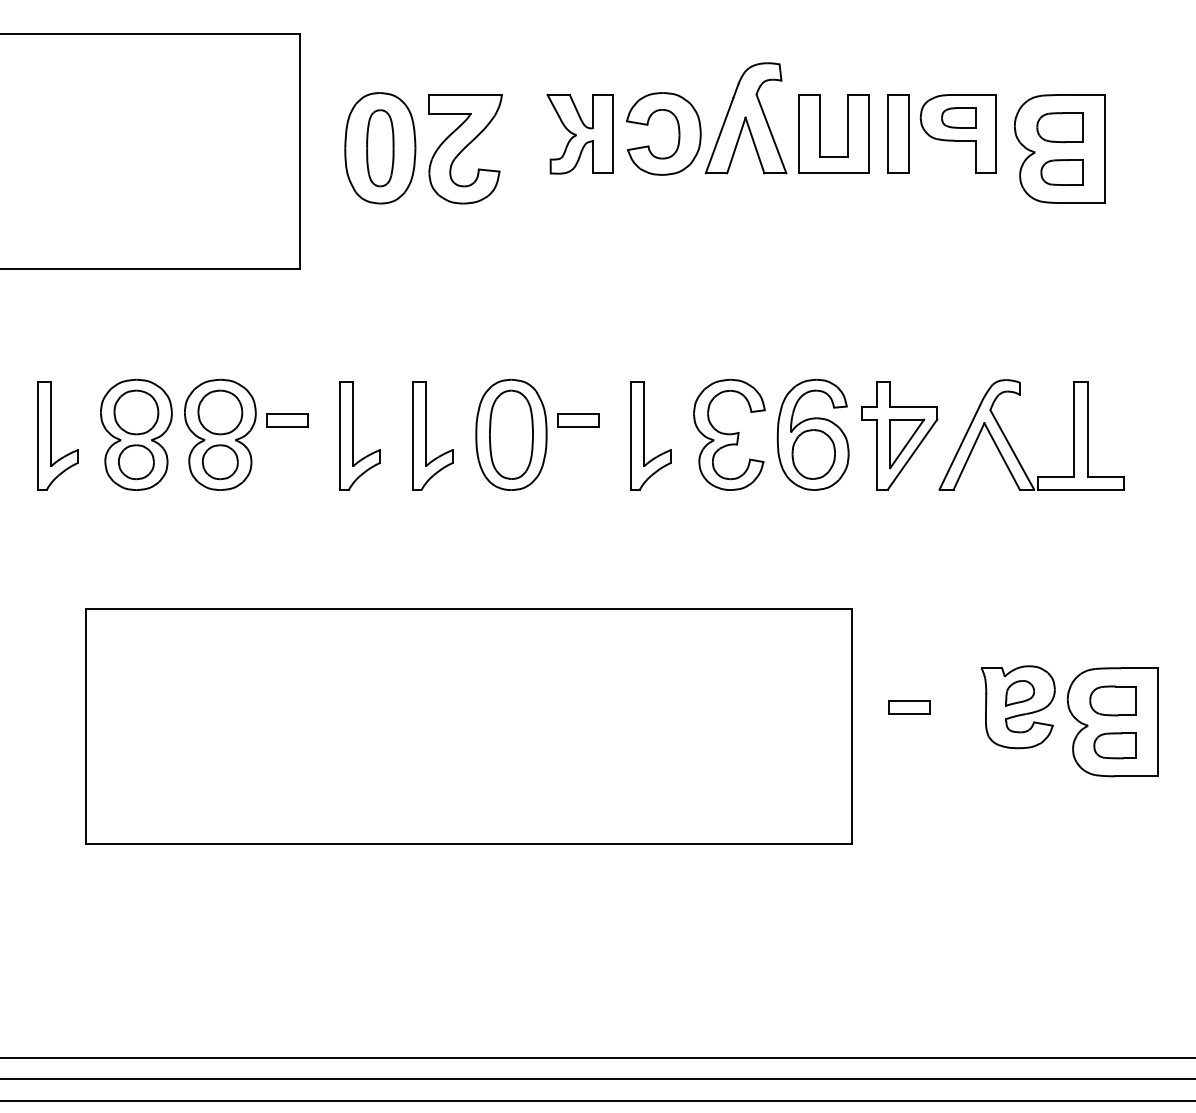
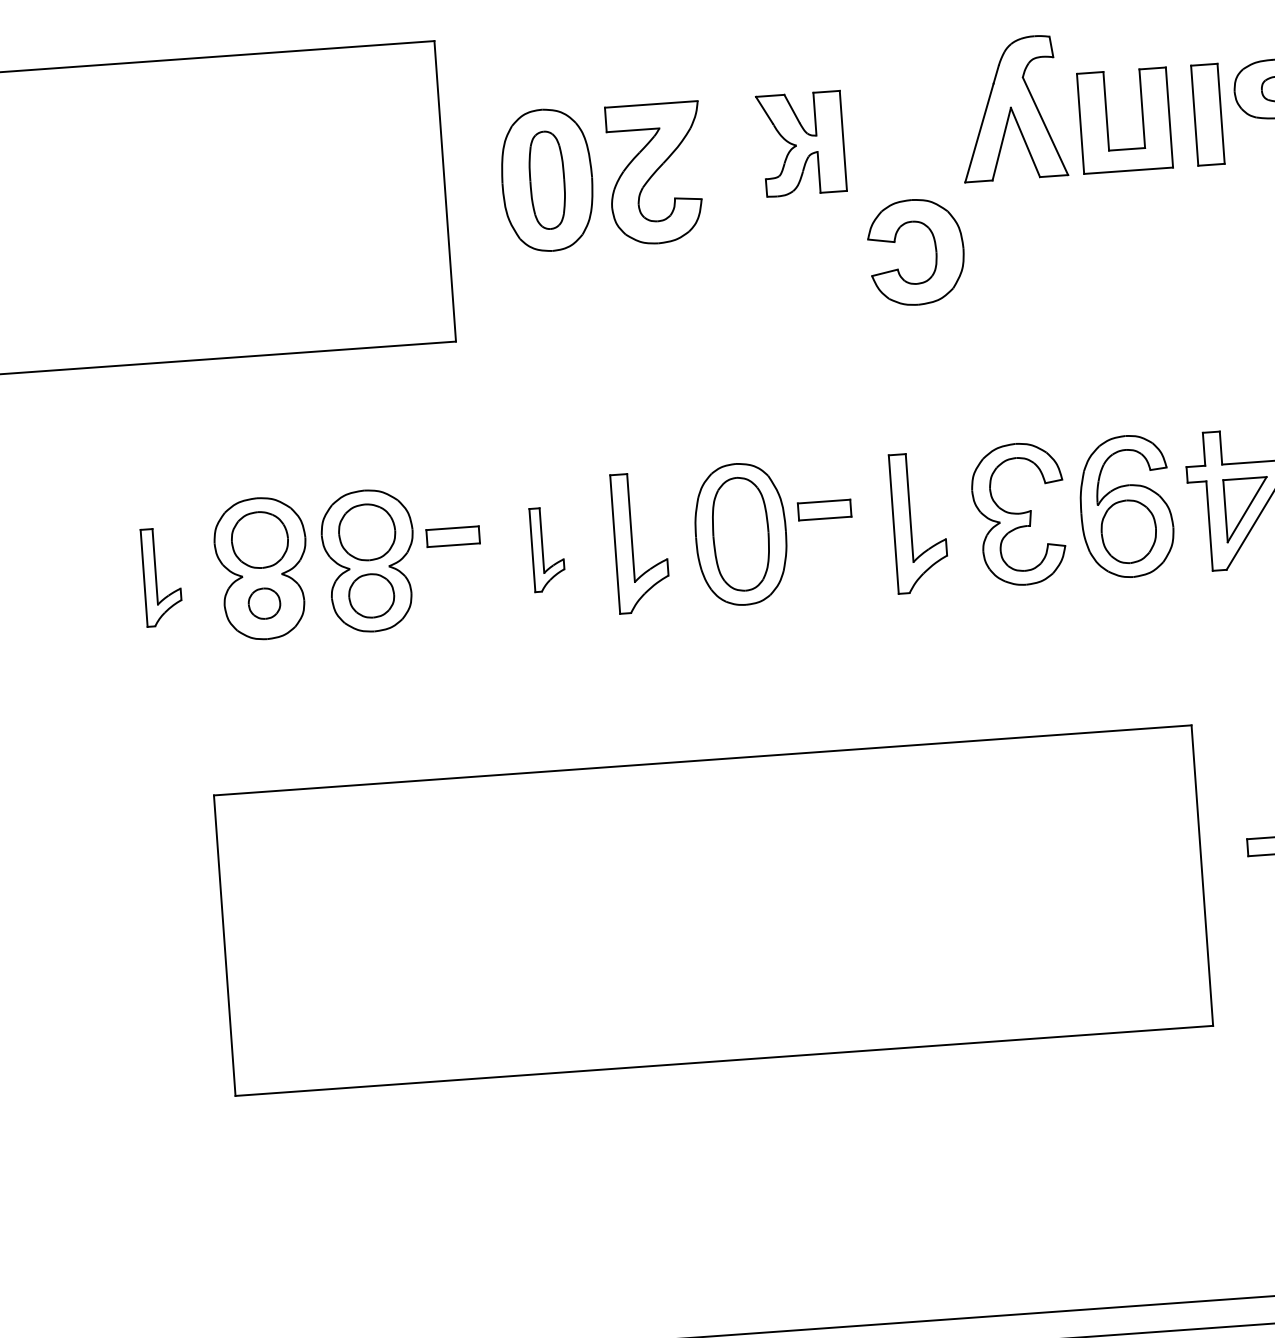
part: (678, 133) -> (935, 250), moved
part: (57, 435) -> (161, 576), size x0.7
part: (359, 435) -> (546, 549), size x0.6
part: (136, 462) -> (264, 603), size x0.7

